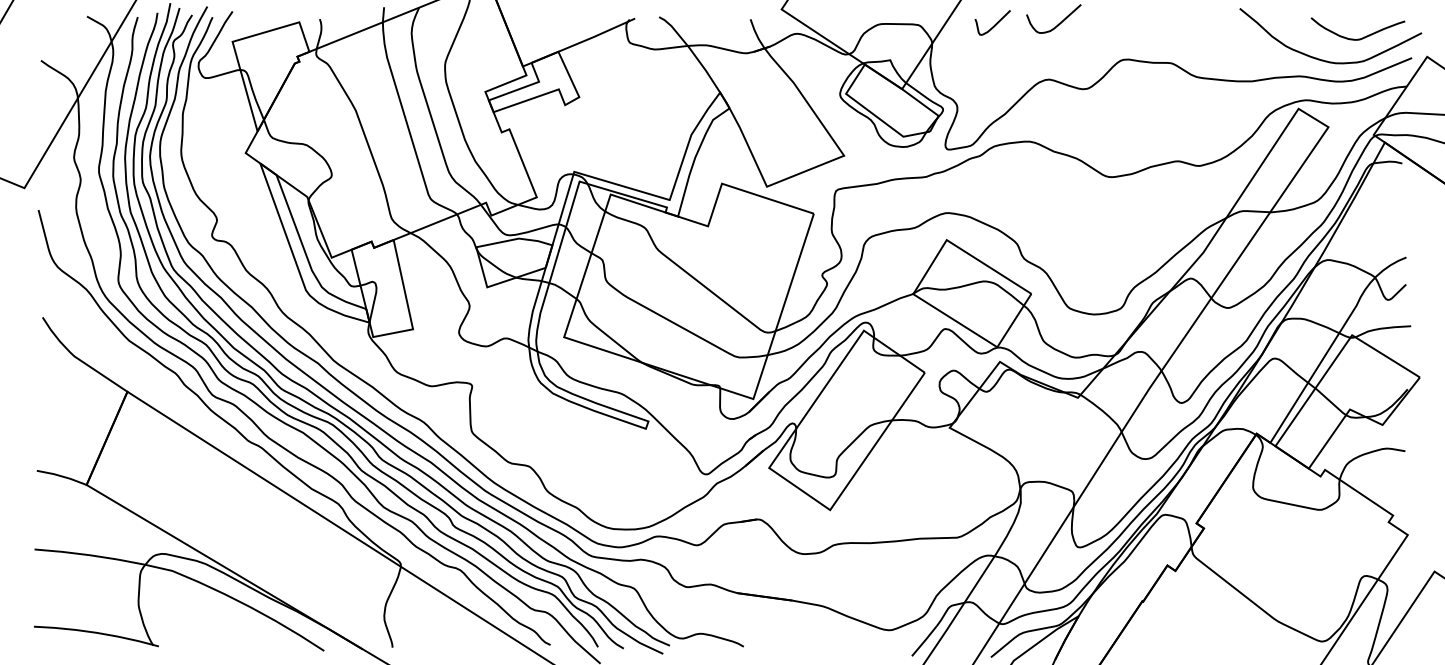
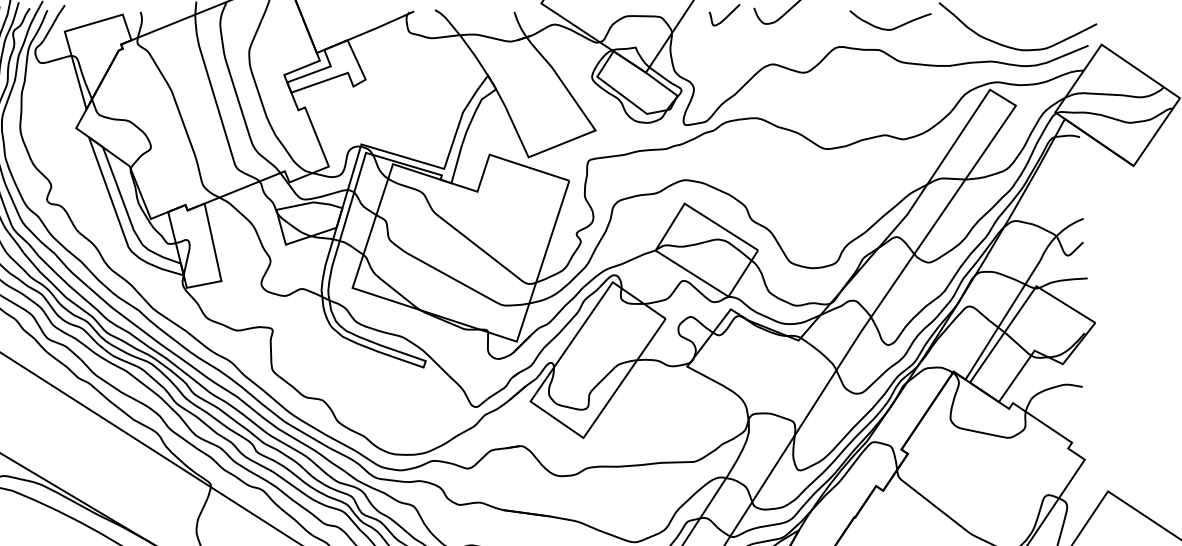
curve: (1357, 38) -> (890, 28), moved

